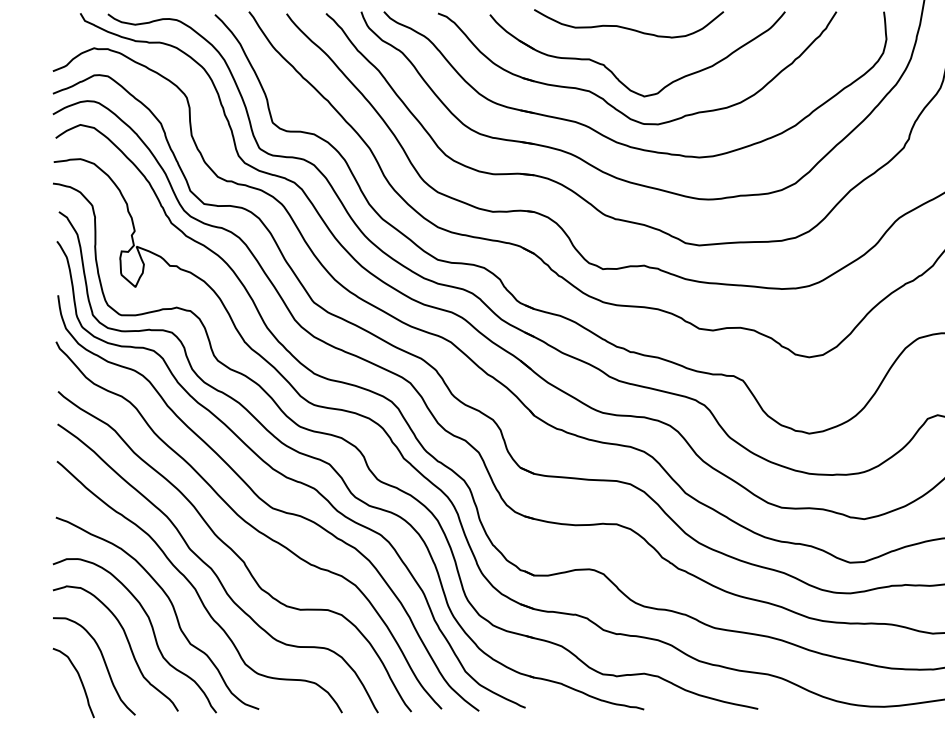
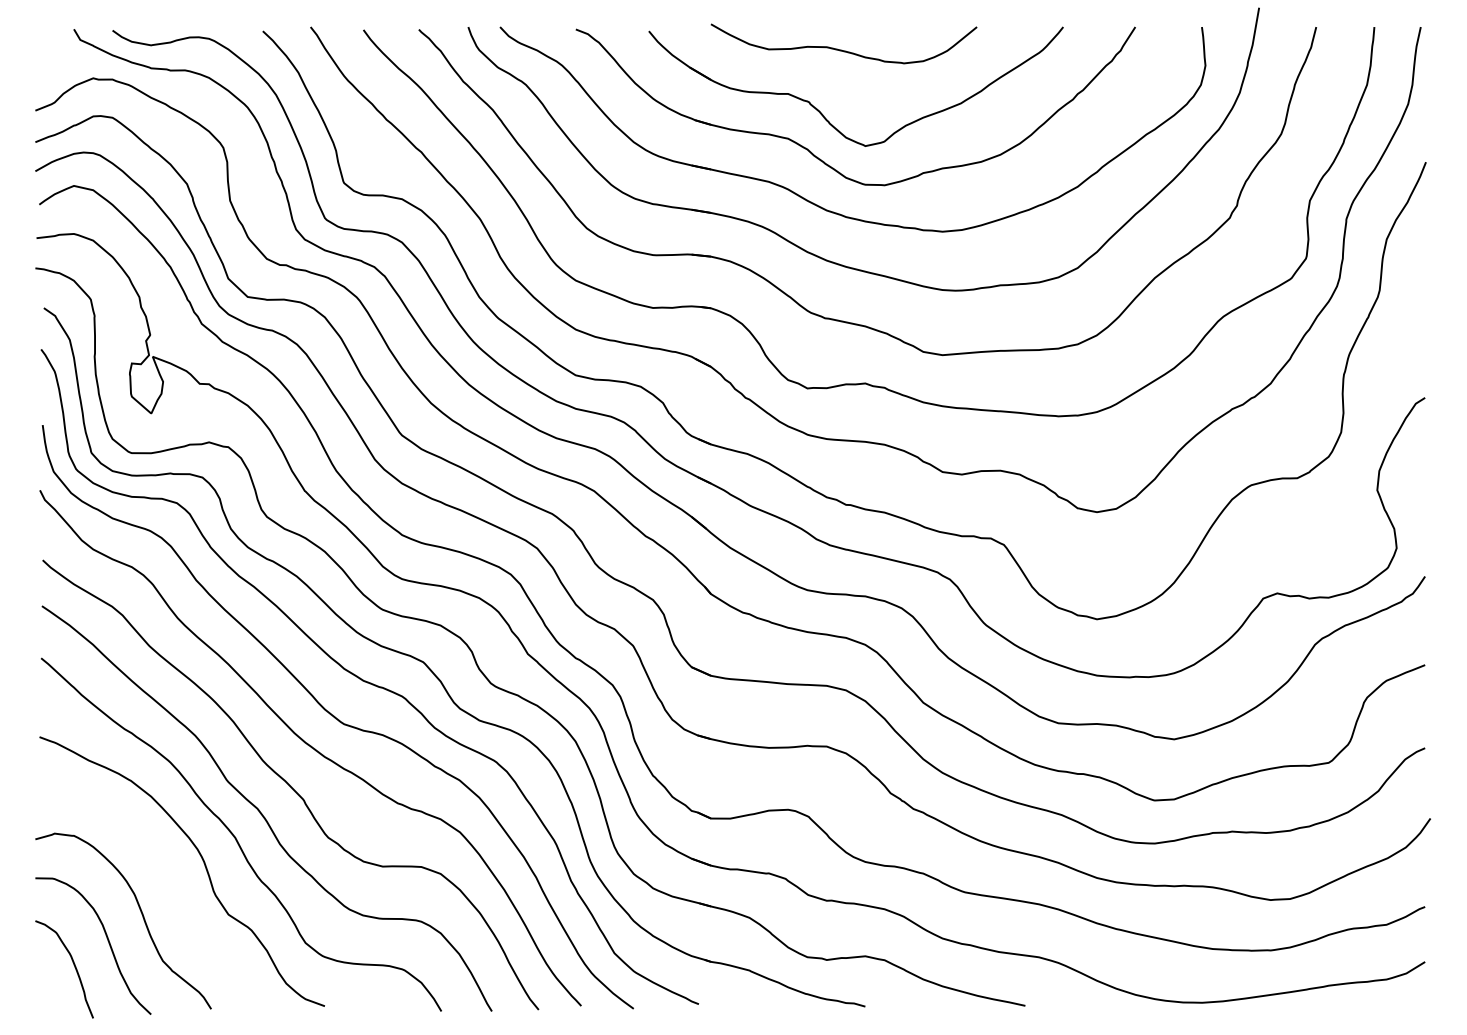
curve: (152, 631) -> (175, 897), removed

